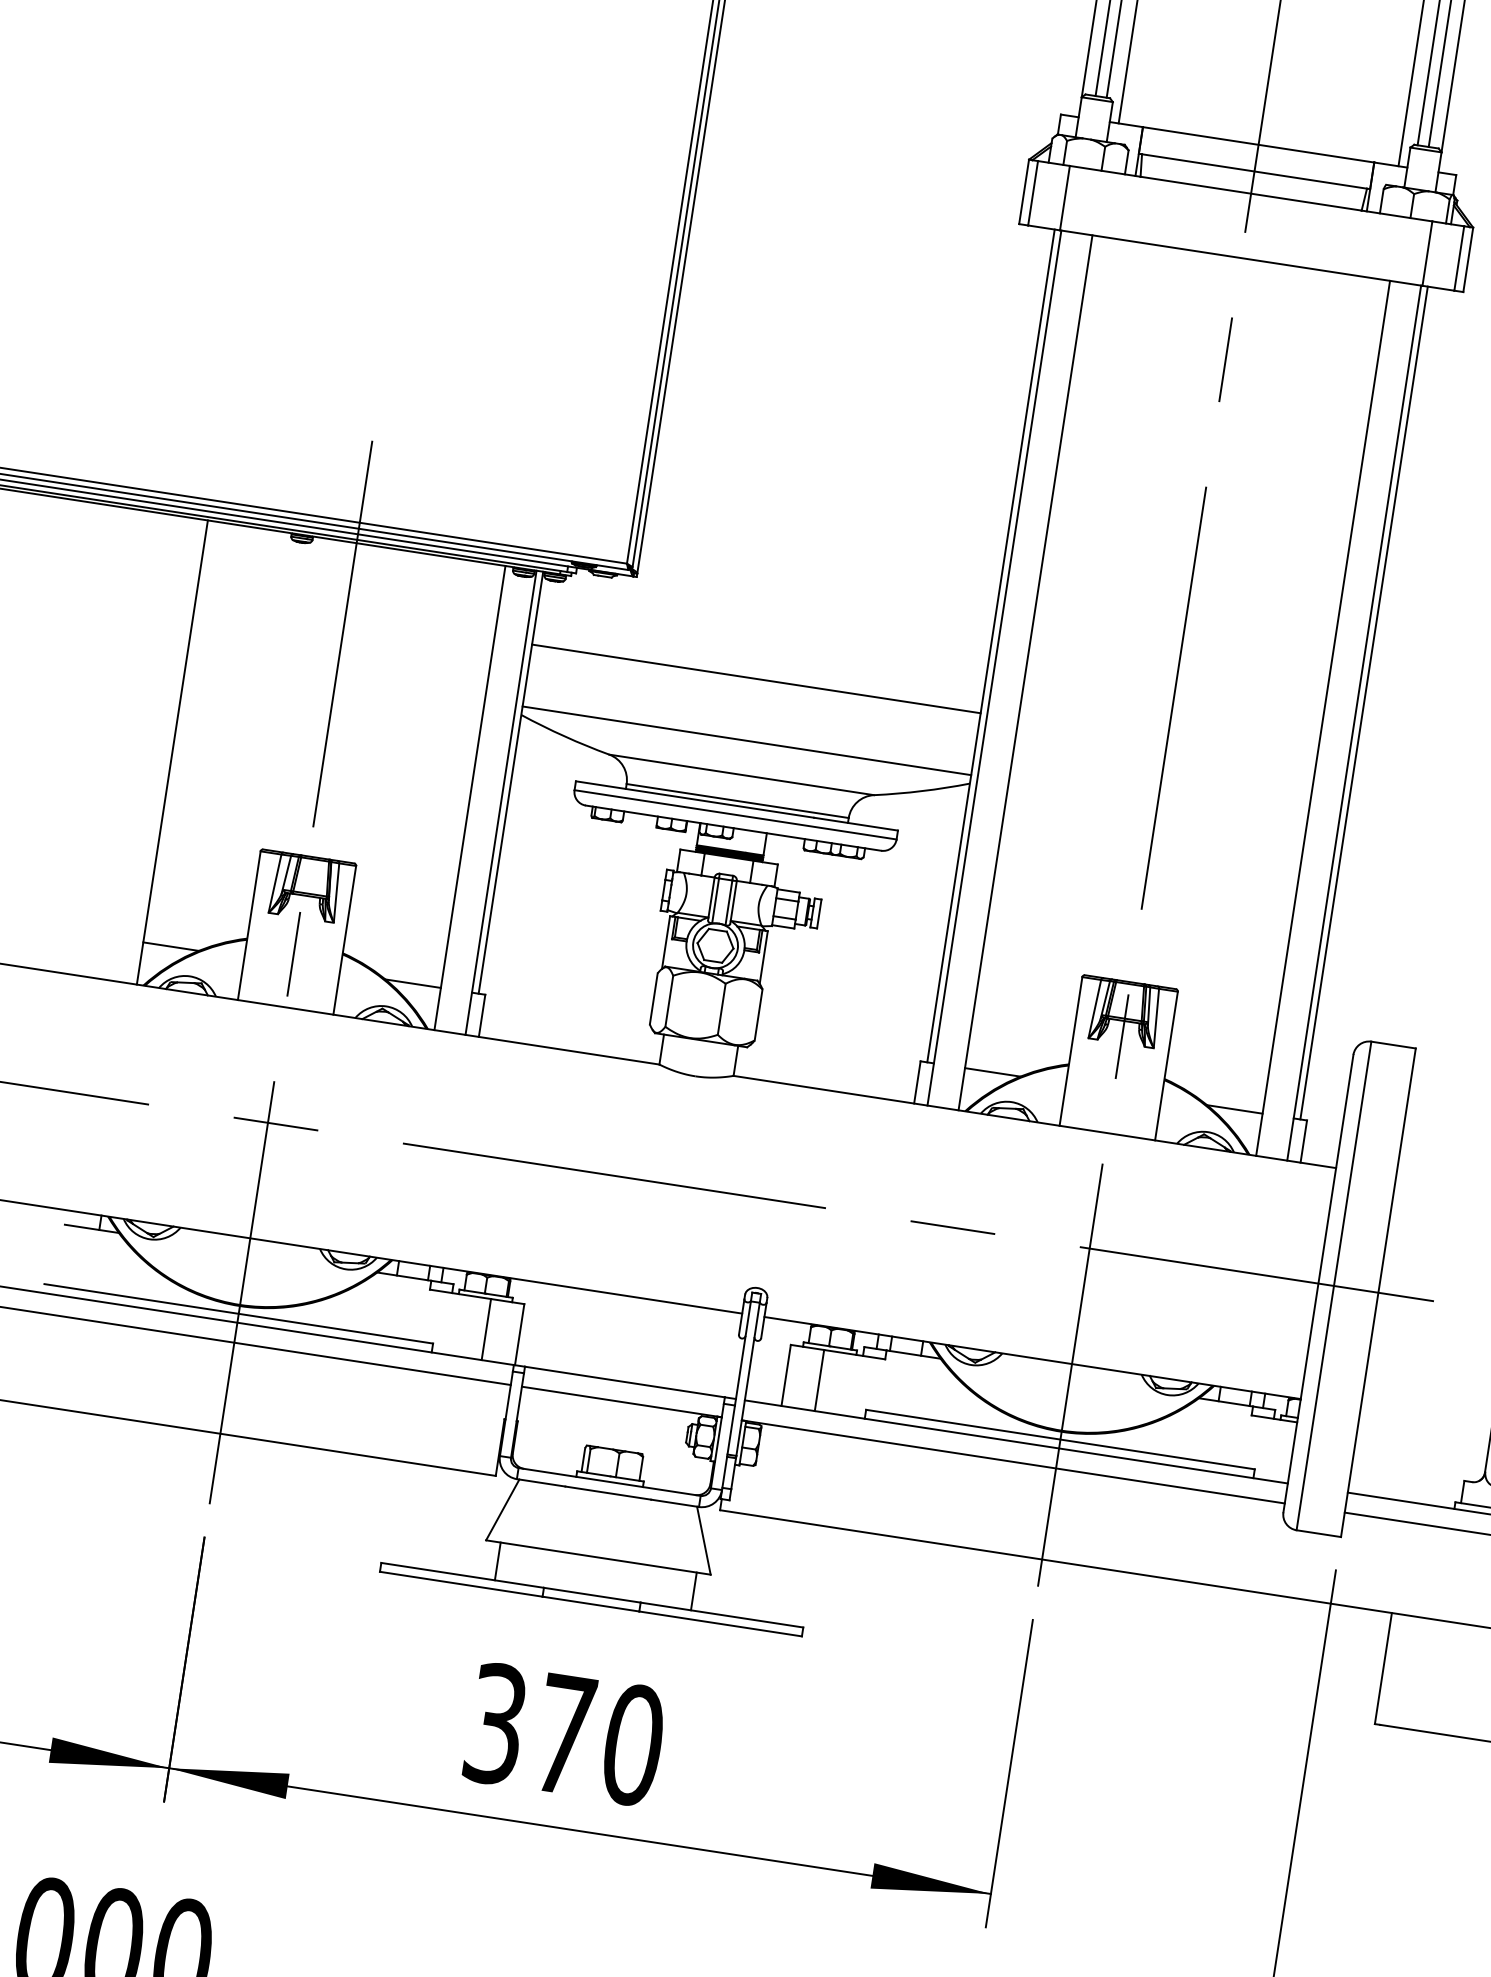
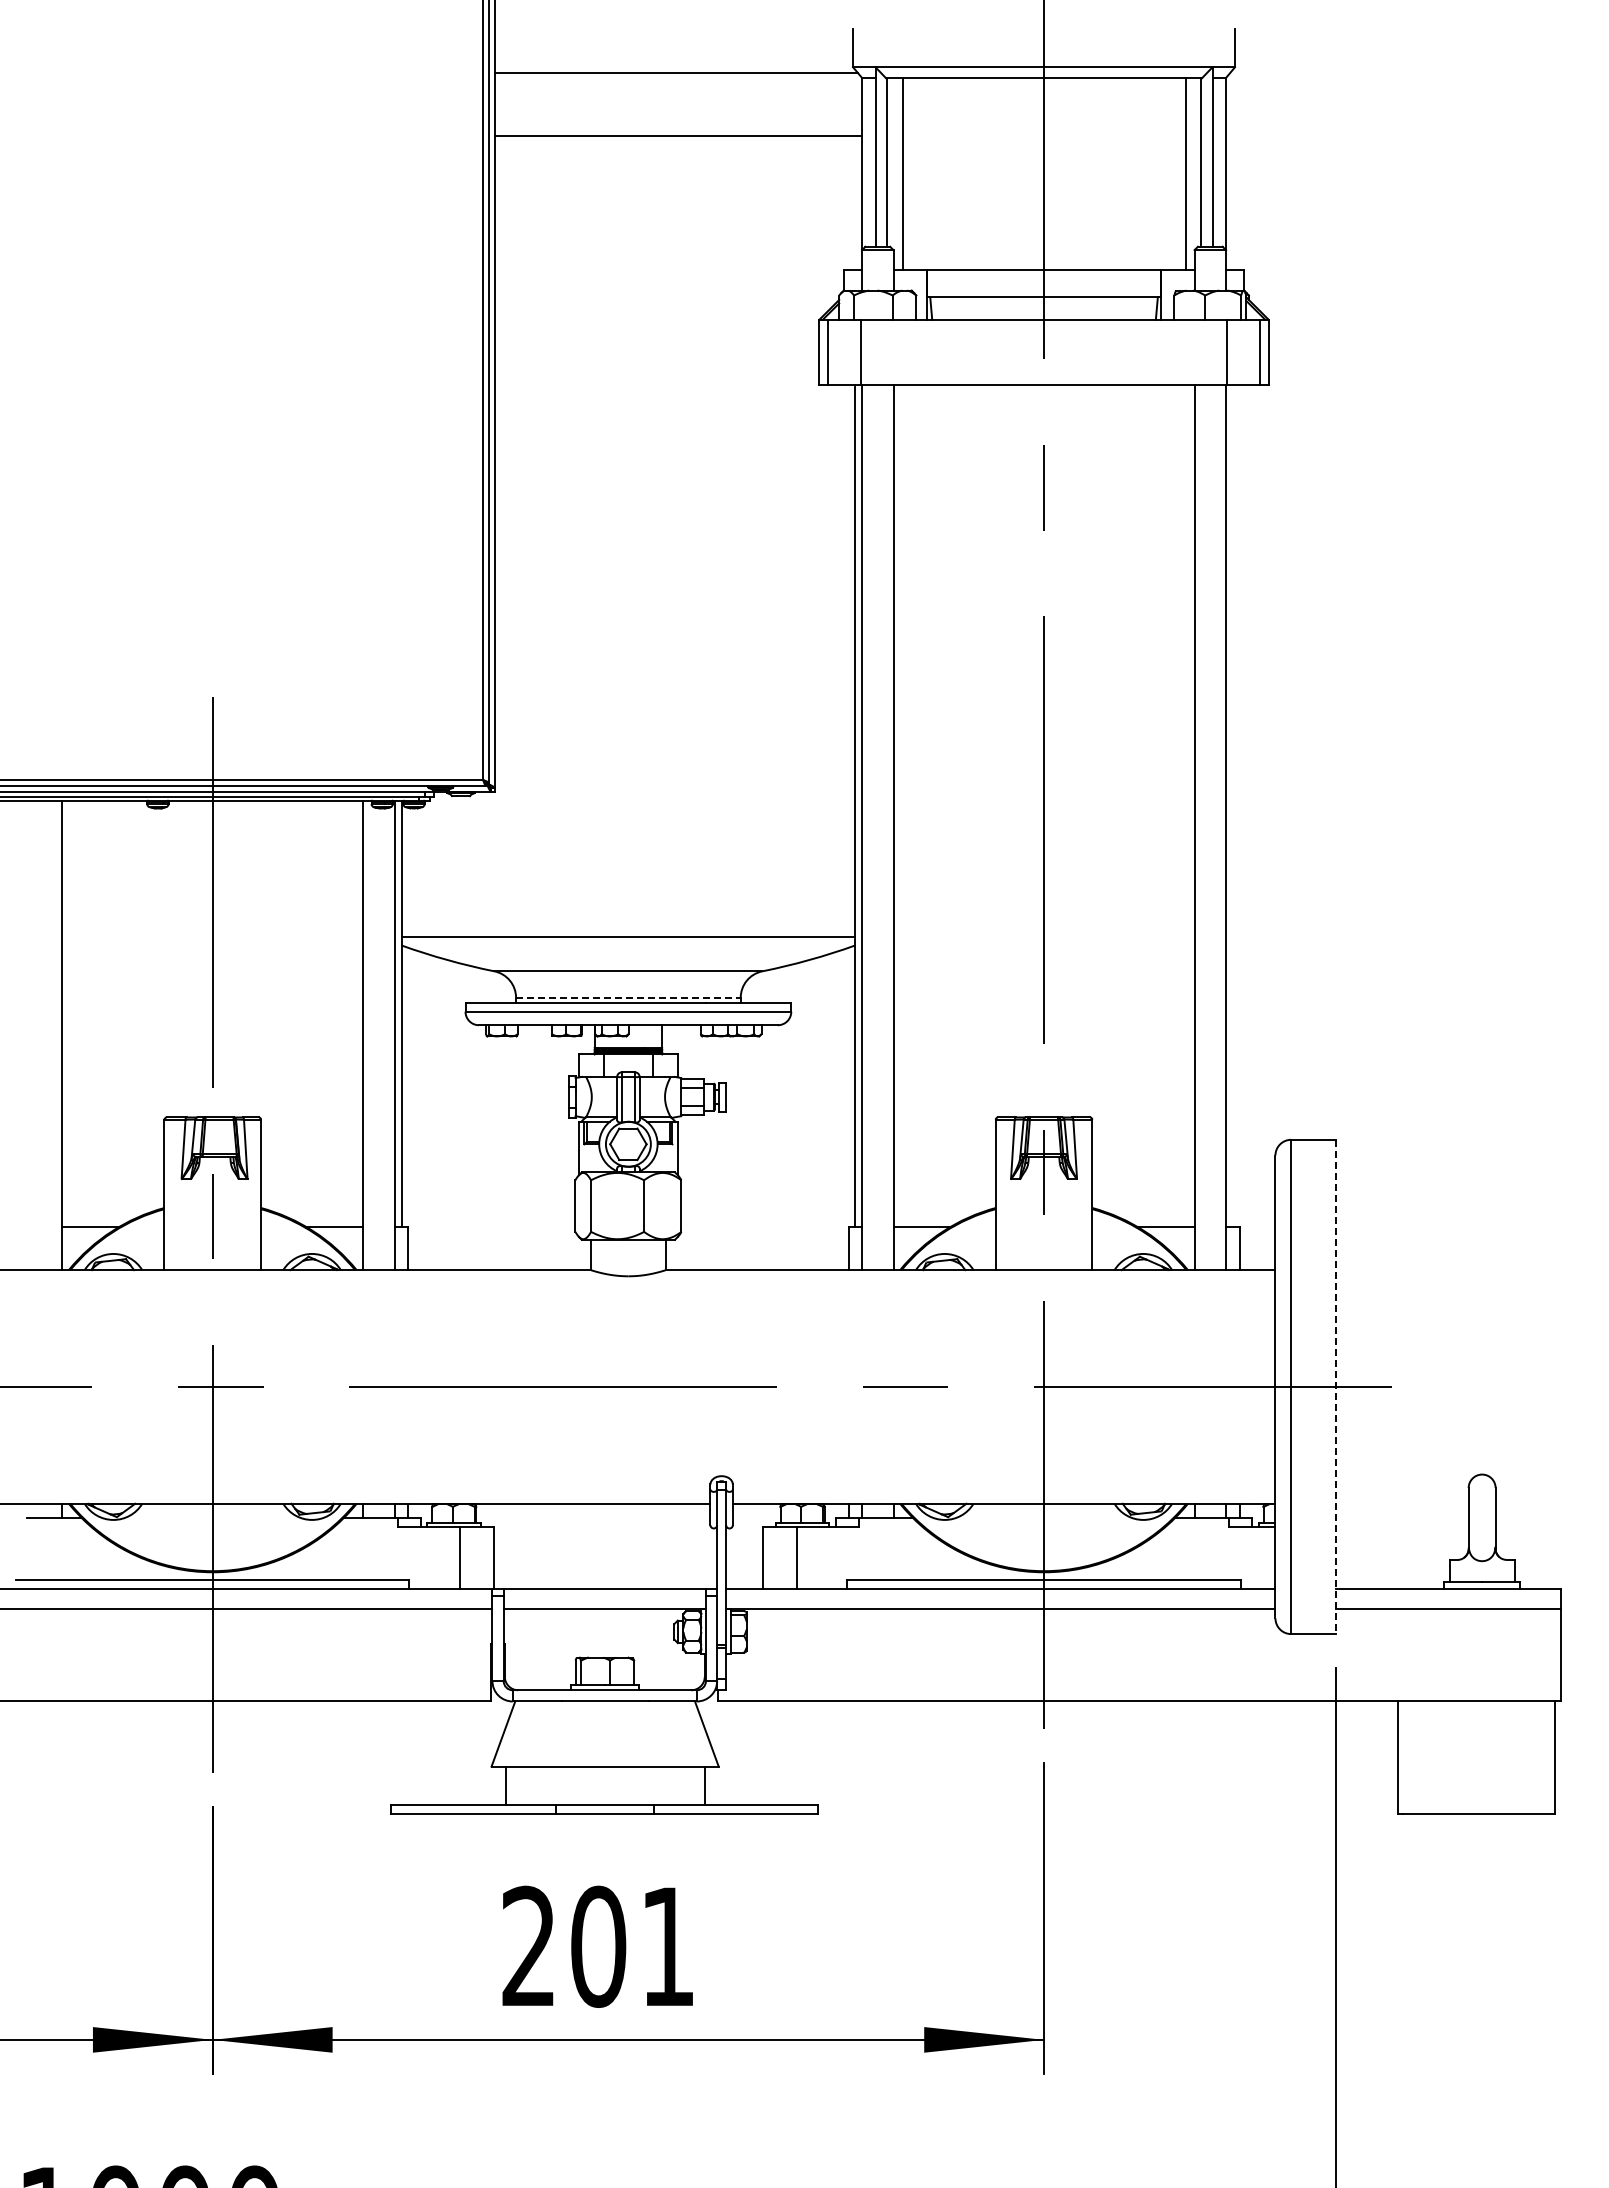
line: (756, 679) -> (628, 874), removed
line: (1363, 702) -> (1232, 805), removed
line: (737, 800) -> (628, 997), solid -> dashed
line: (1378, 1293) -> (1336, 1387), solid -> dashed
text: (564, 1734) -> (598, 1946), 370 -> 201

